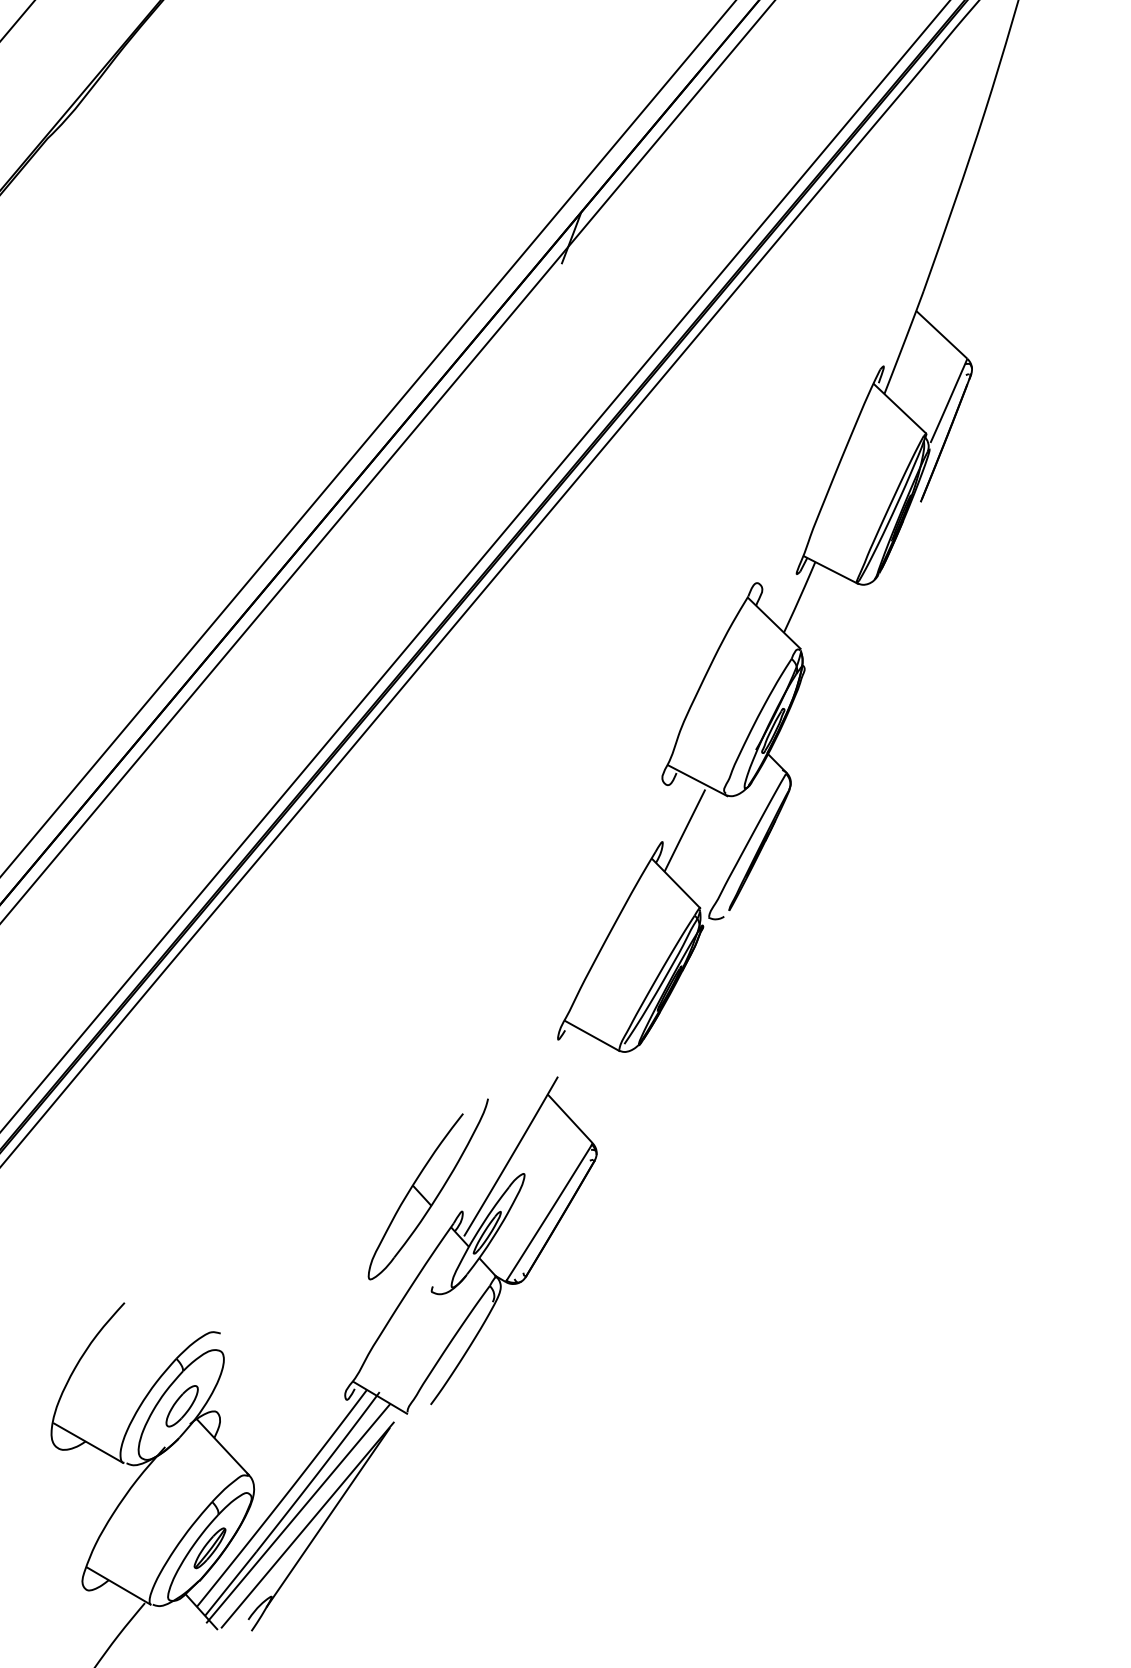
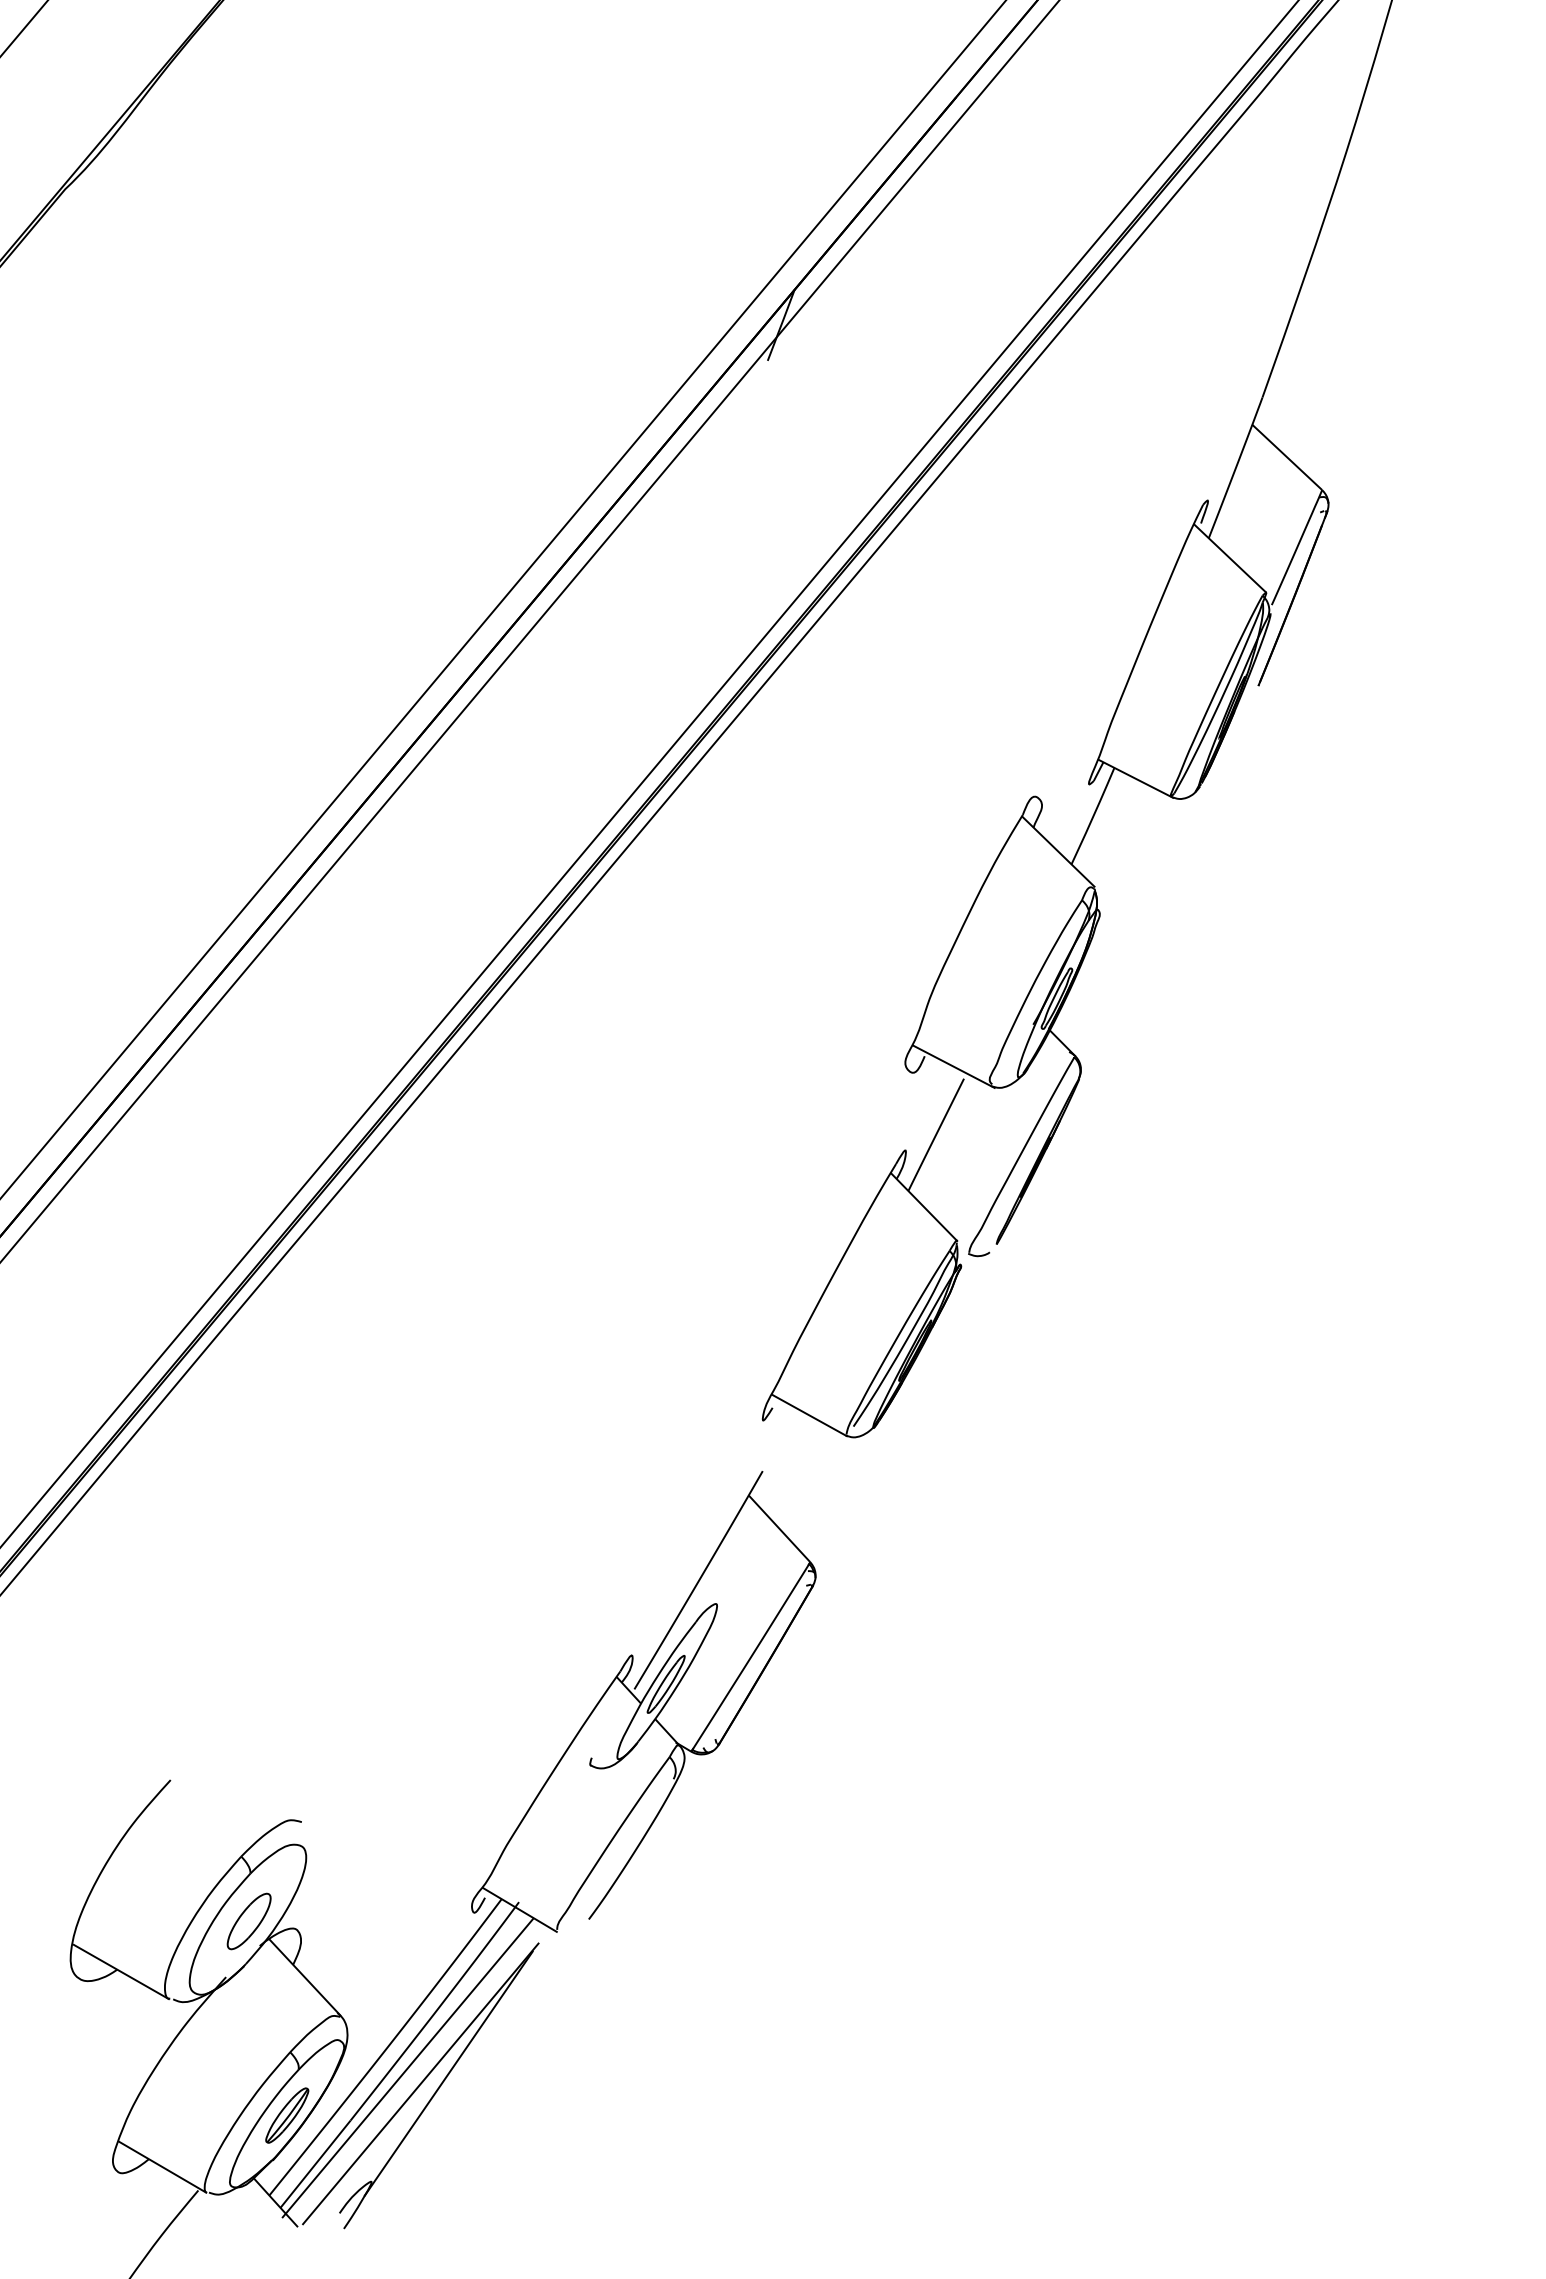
part: (422, 1194) -> (577, 1632), removed

